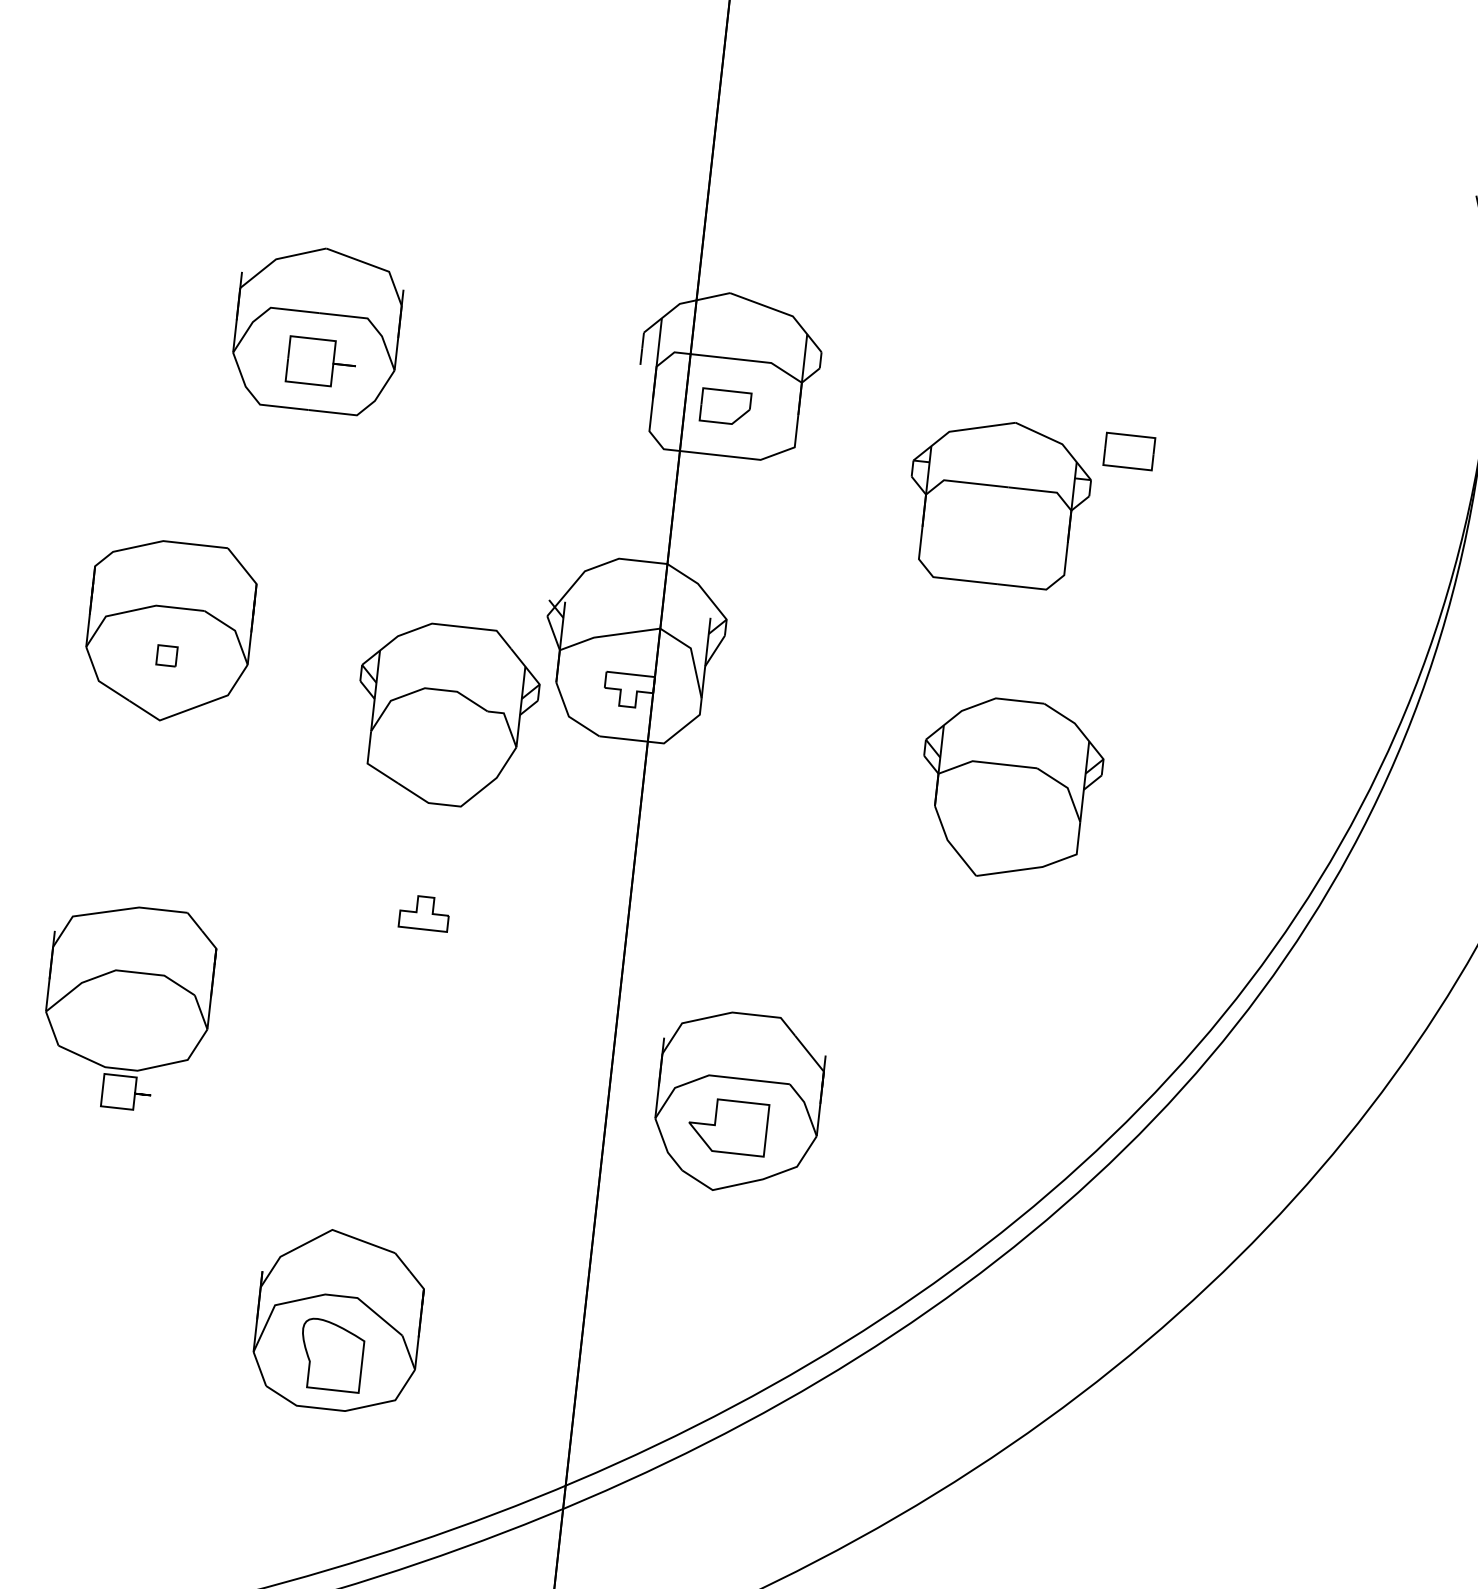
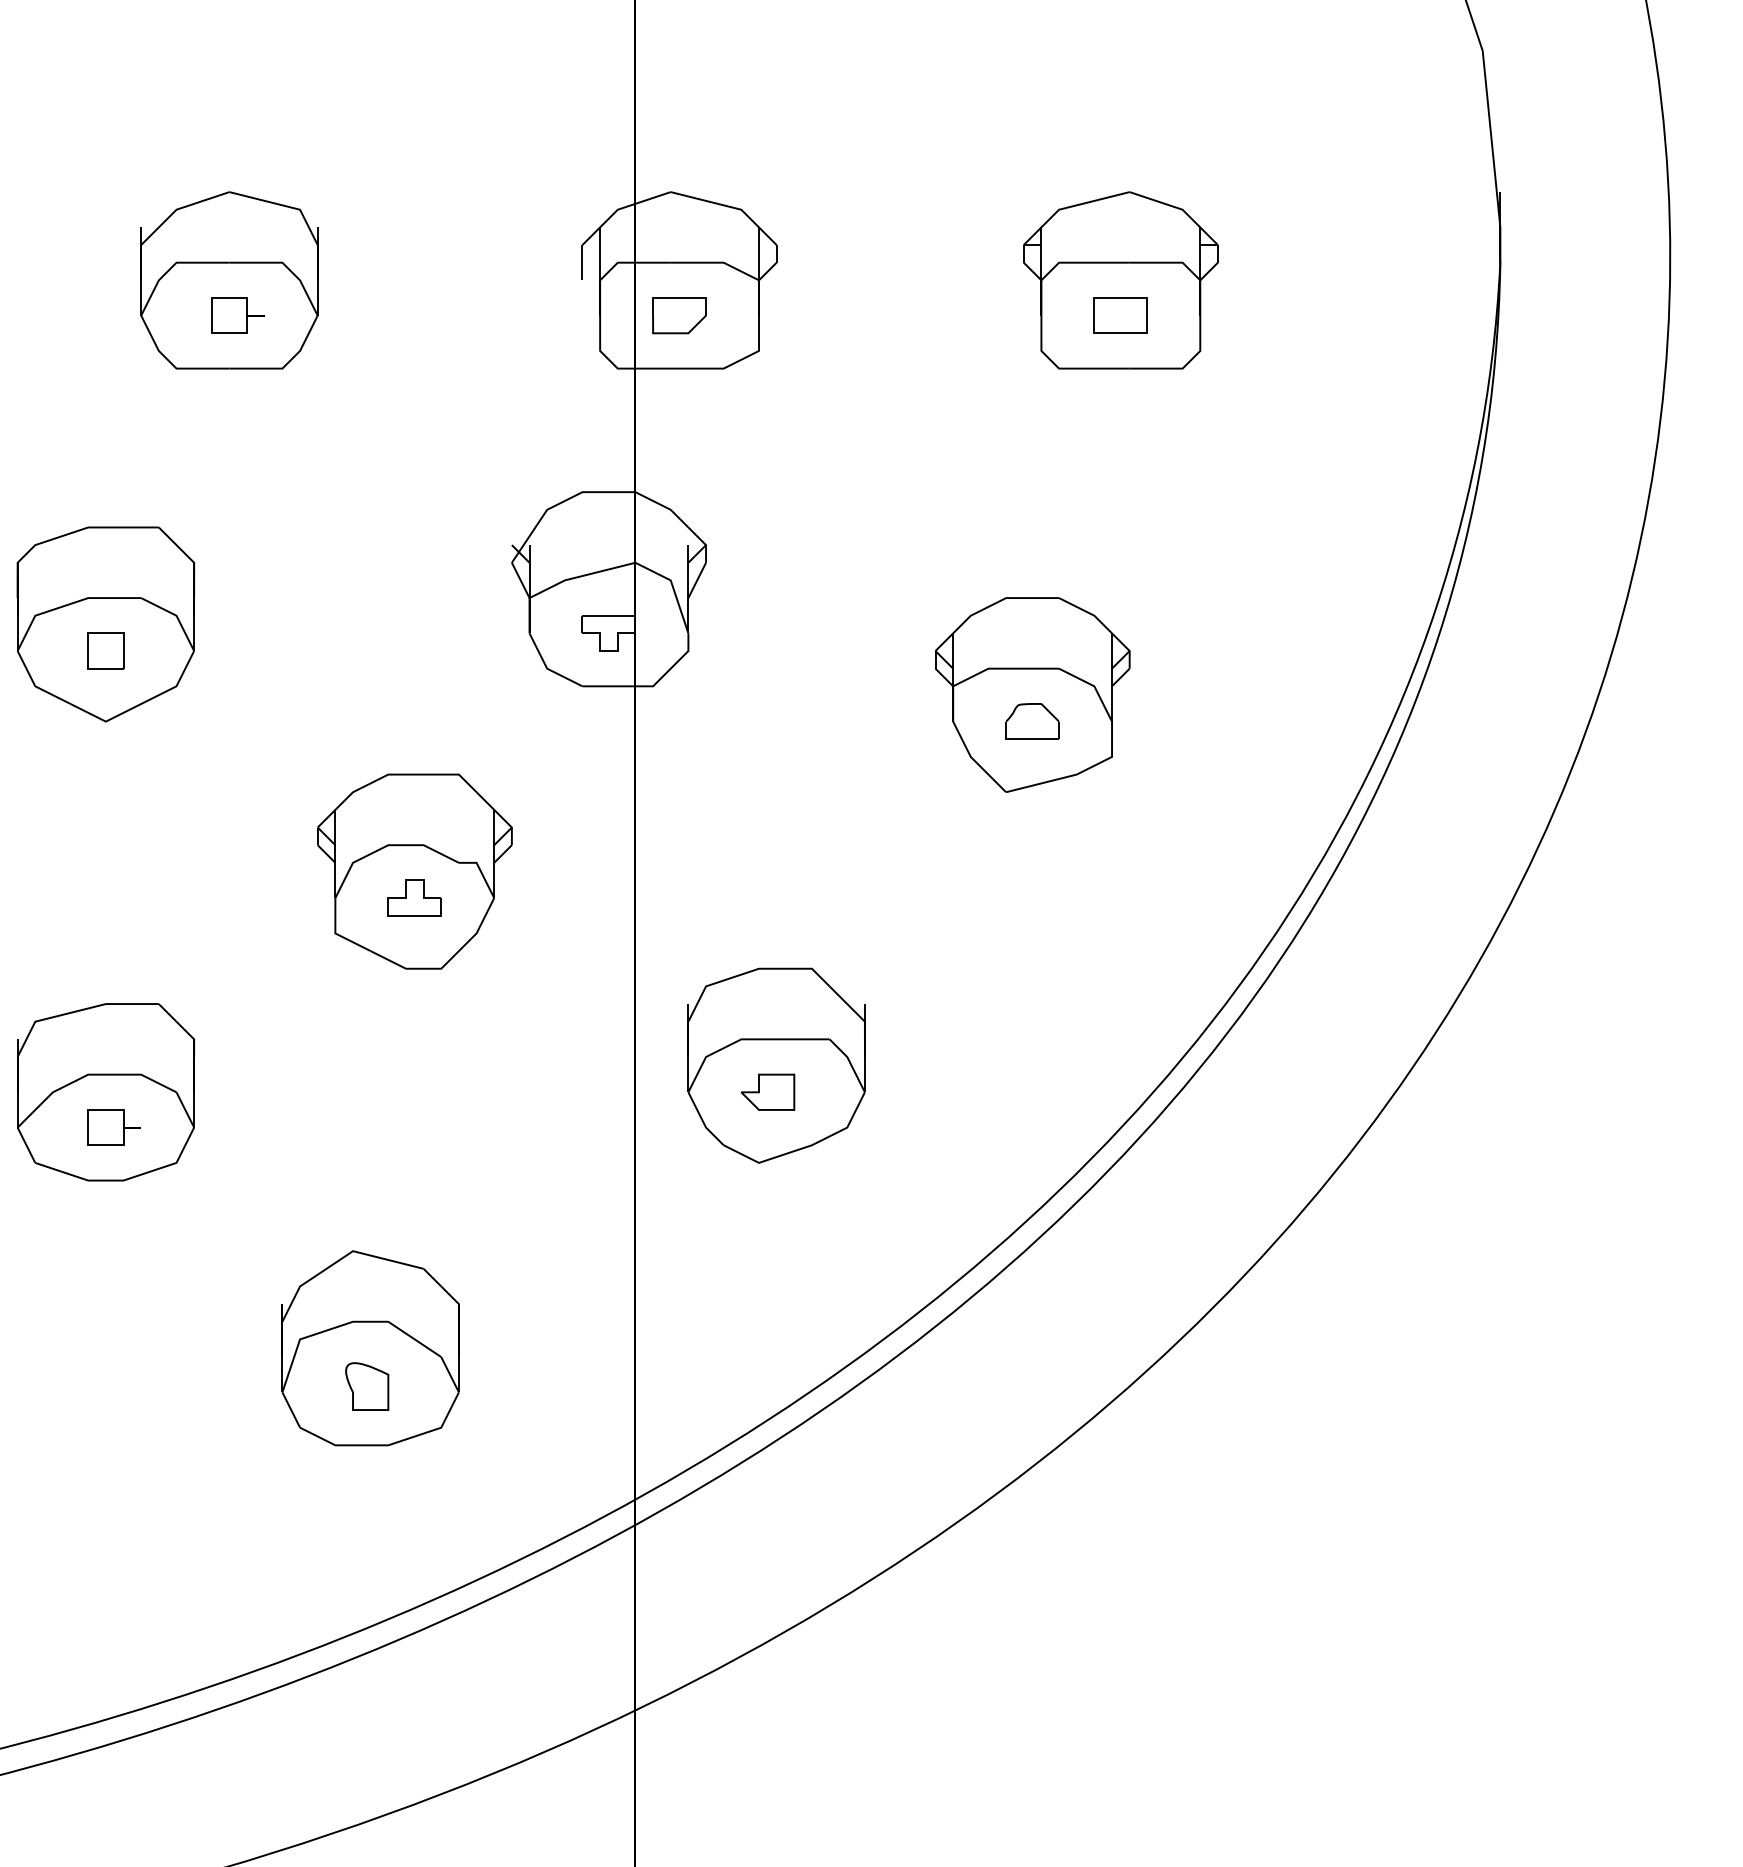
part: (321, 362) -> (237, 315), size x0.71
part: (998, 502) -> (1120, 280), moved
part: (166, 655) -> (105, 650), size x1.67
part: (446, 714) -> (414, 871), moved
part: (1007, 813) -> (1032, 721), added
part: (130, 988) -> (106, 1092), moved
part: (727, 1125) -> (767, 1091), size x0.62
part: (332, 1355) -> (367, 1386), size x0.62

